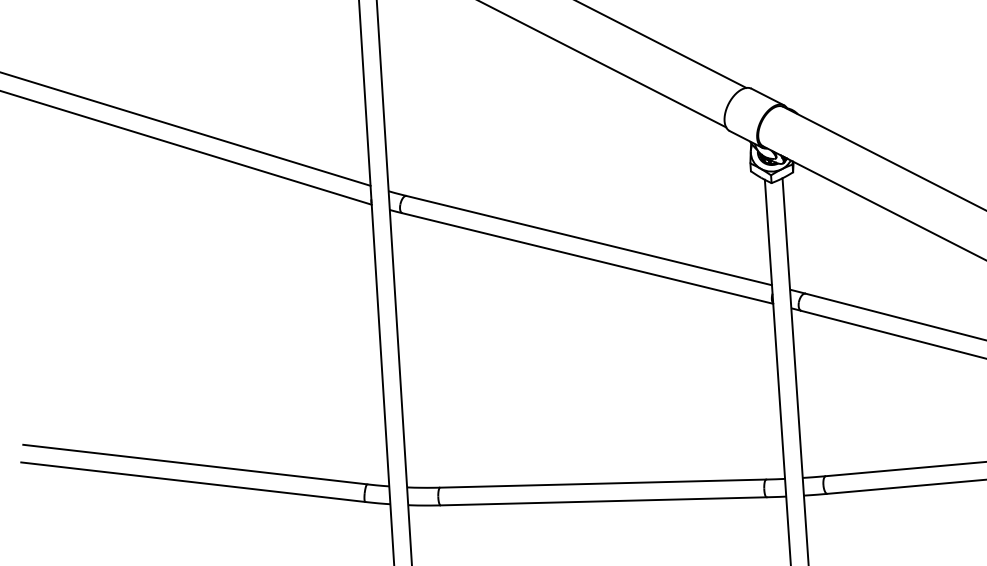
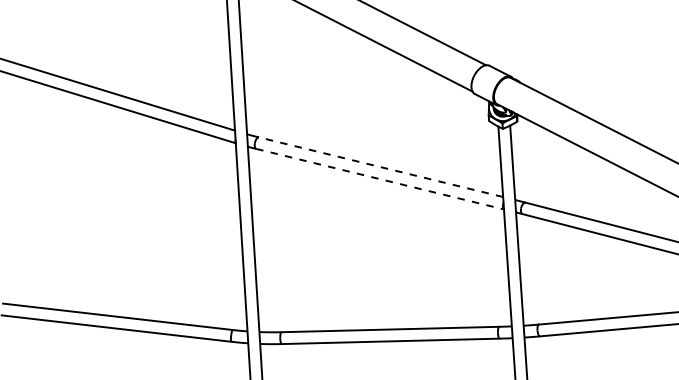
line: (589, 241) -> (381, 167), solid -> dashed
line: (588, 258) -> (380, 179), solid -> dashed

